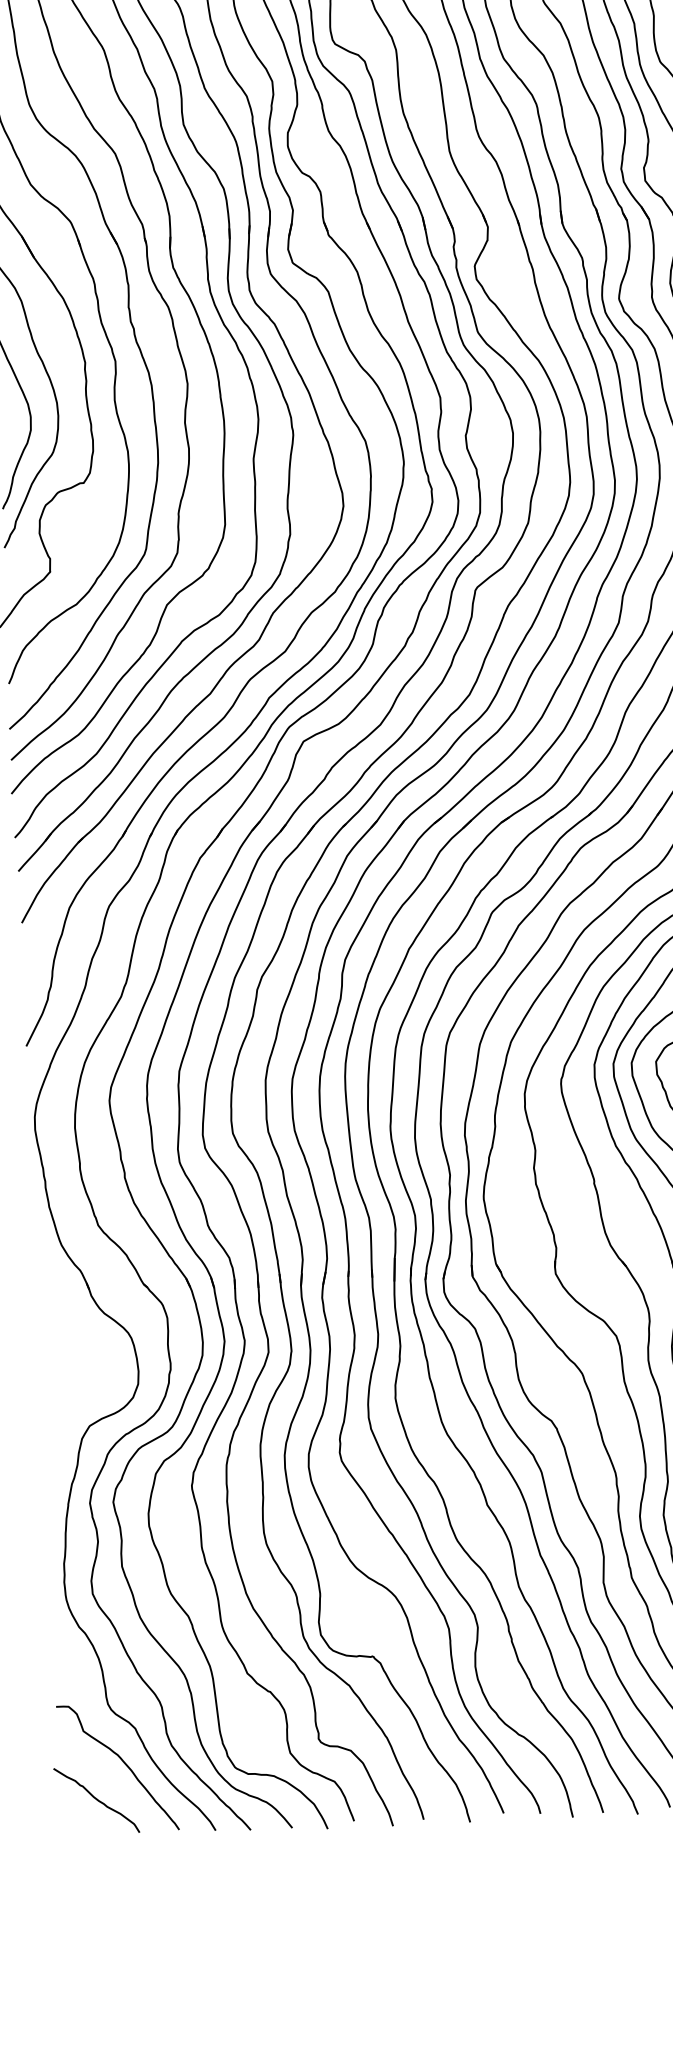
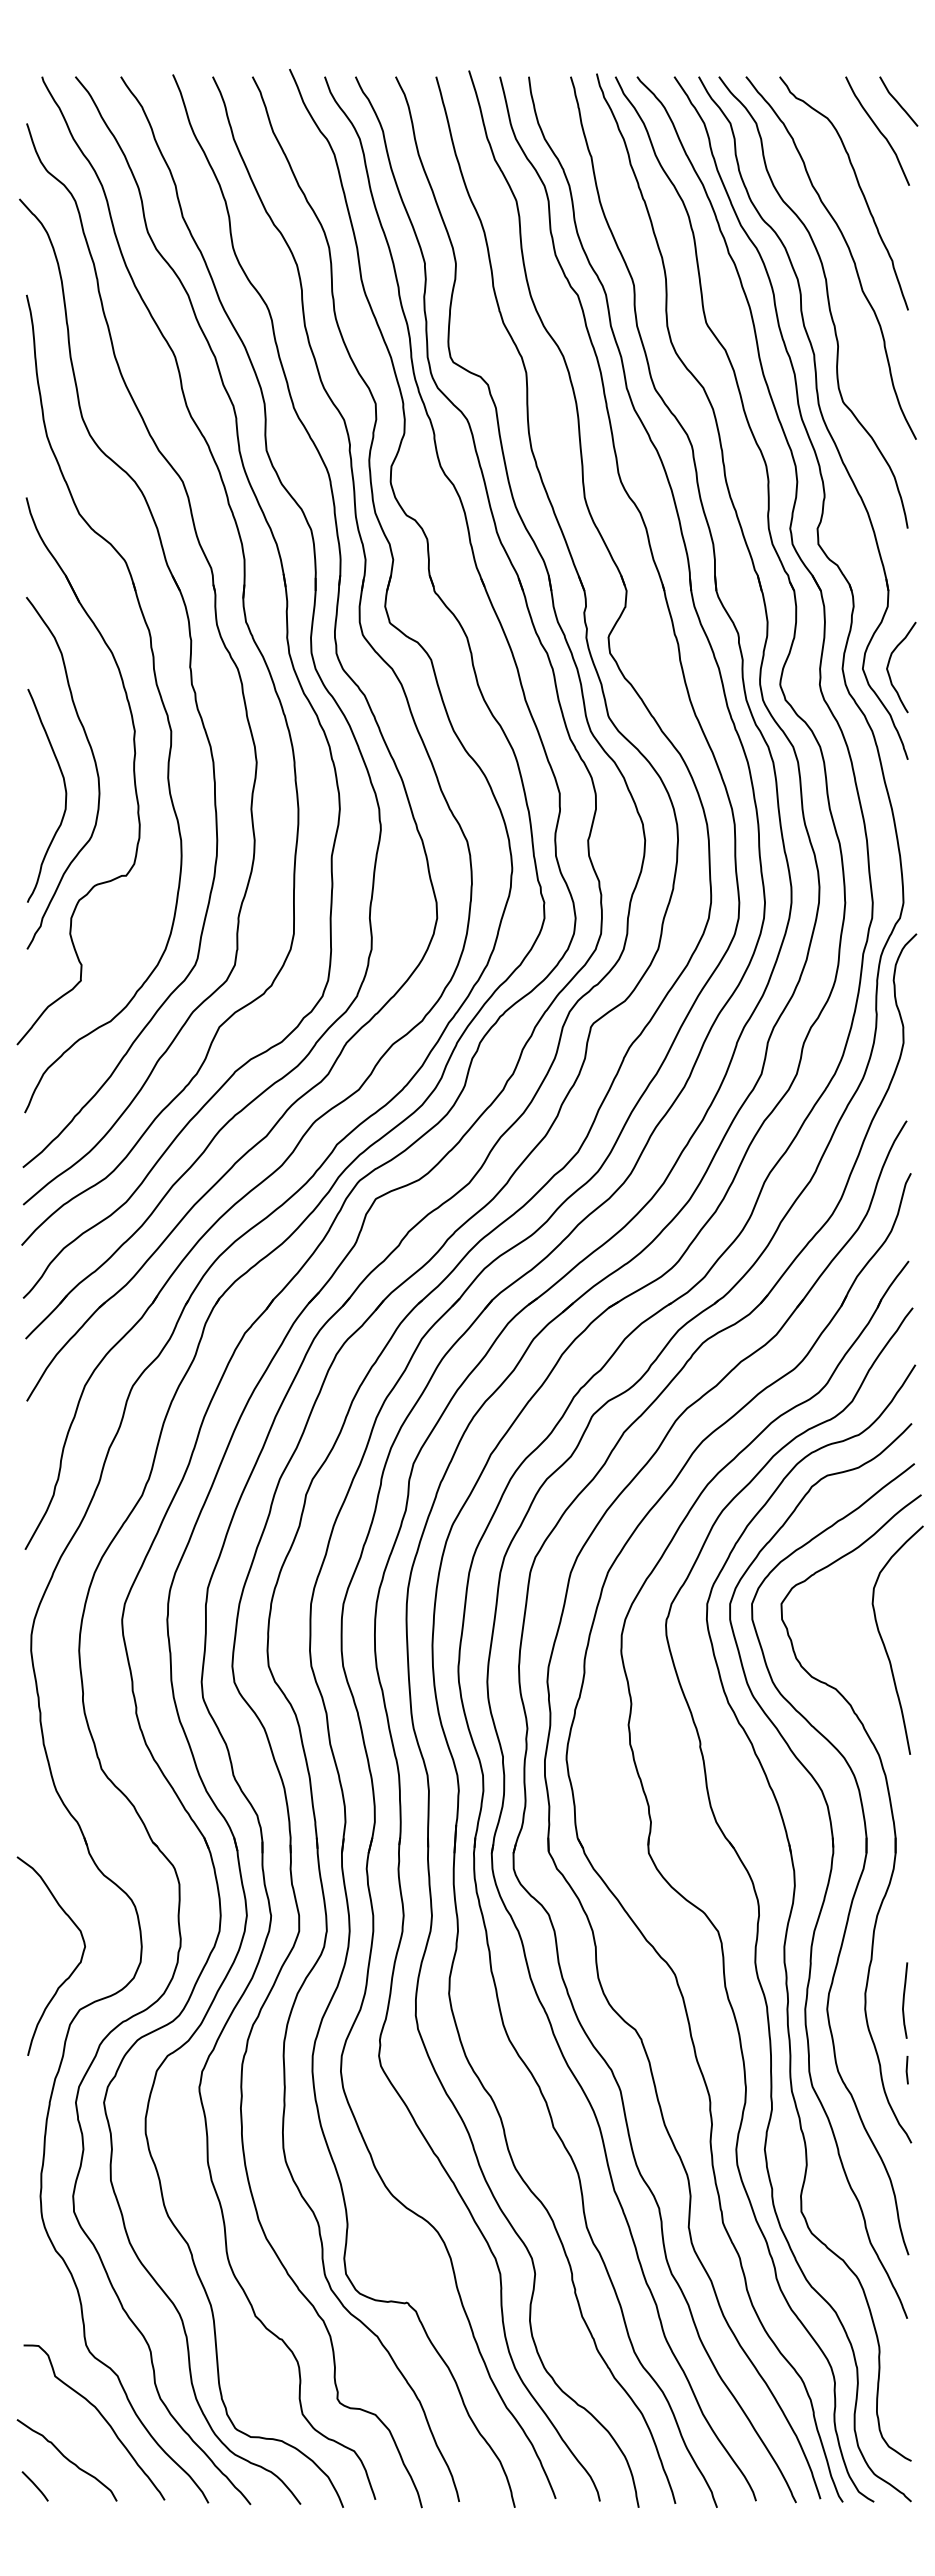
curve: (80, 1396) -> (70, 1973), added
line: (70, 1822) -> (34, 2485), added

